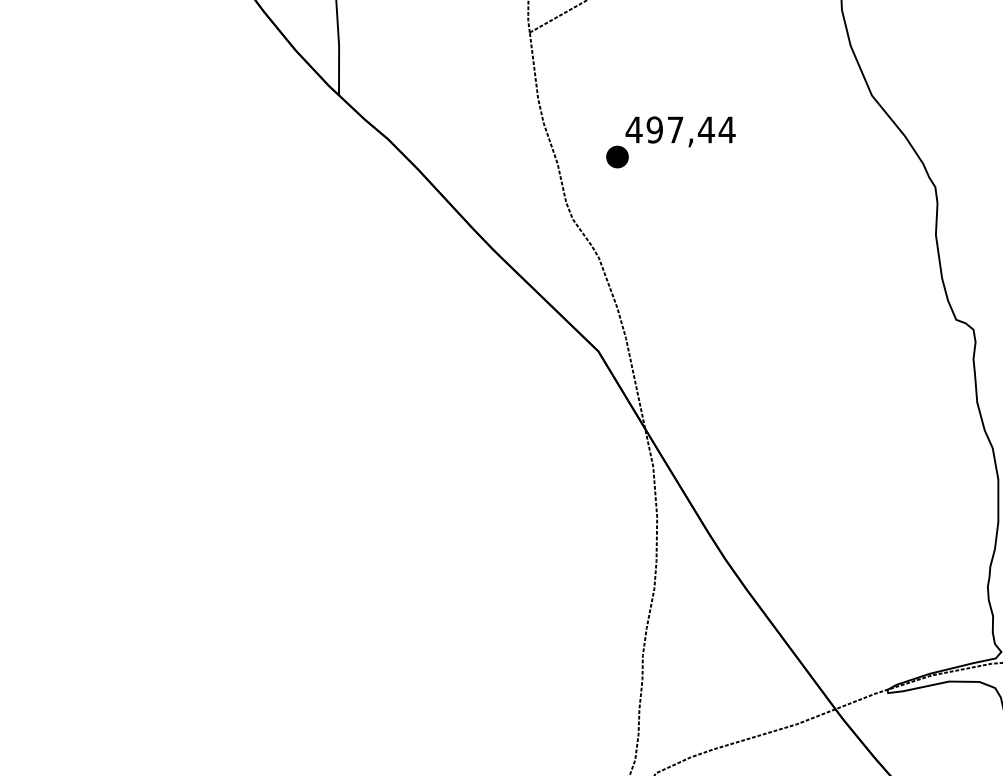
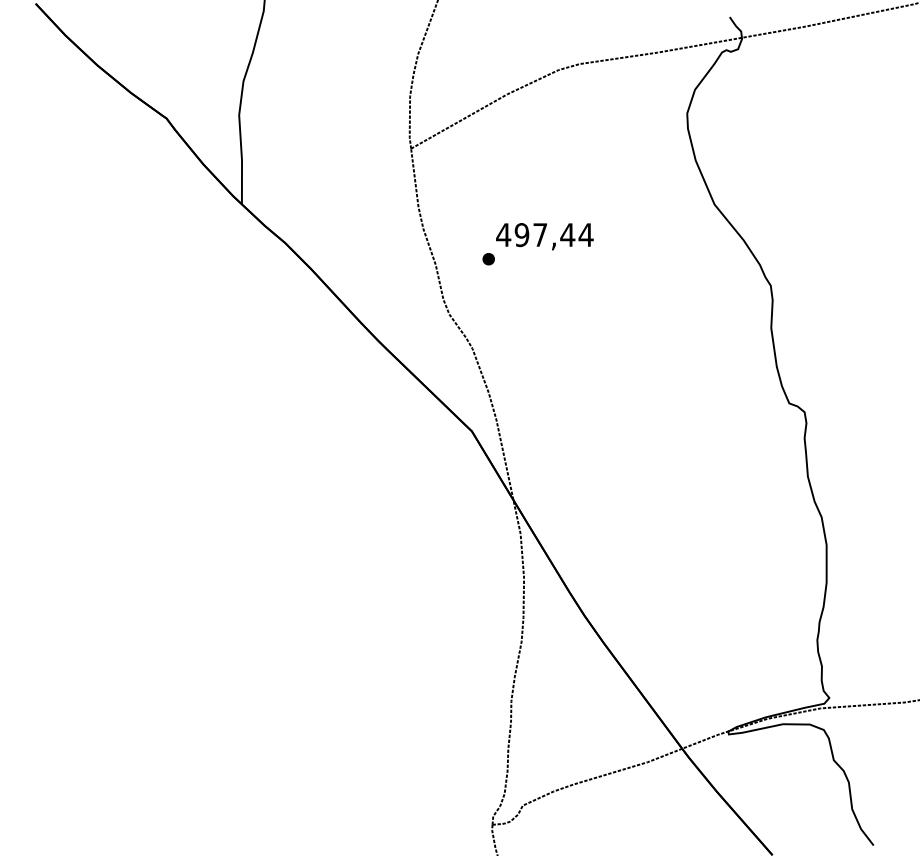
part: (617, 157) -> (488, 259), size x0.62

